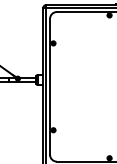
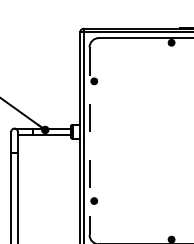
line: (50, 87) -> (89, 141), solid -> dashed

